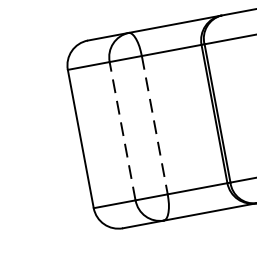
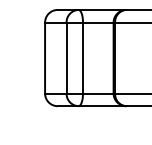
line: (155, 125) -> (83, 58), dashed -> solid
line: (122, 130) -> (66, 57), dashed -> solid

